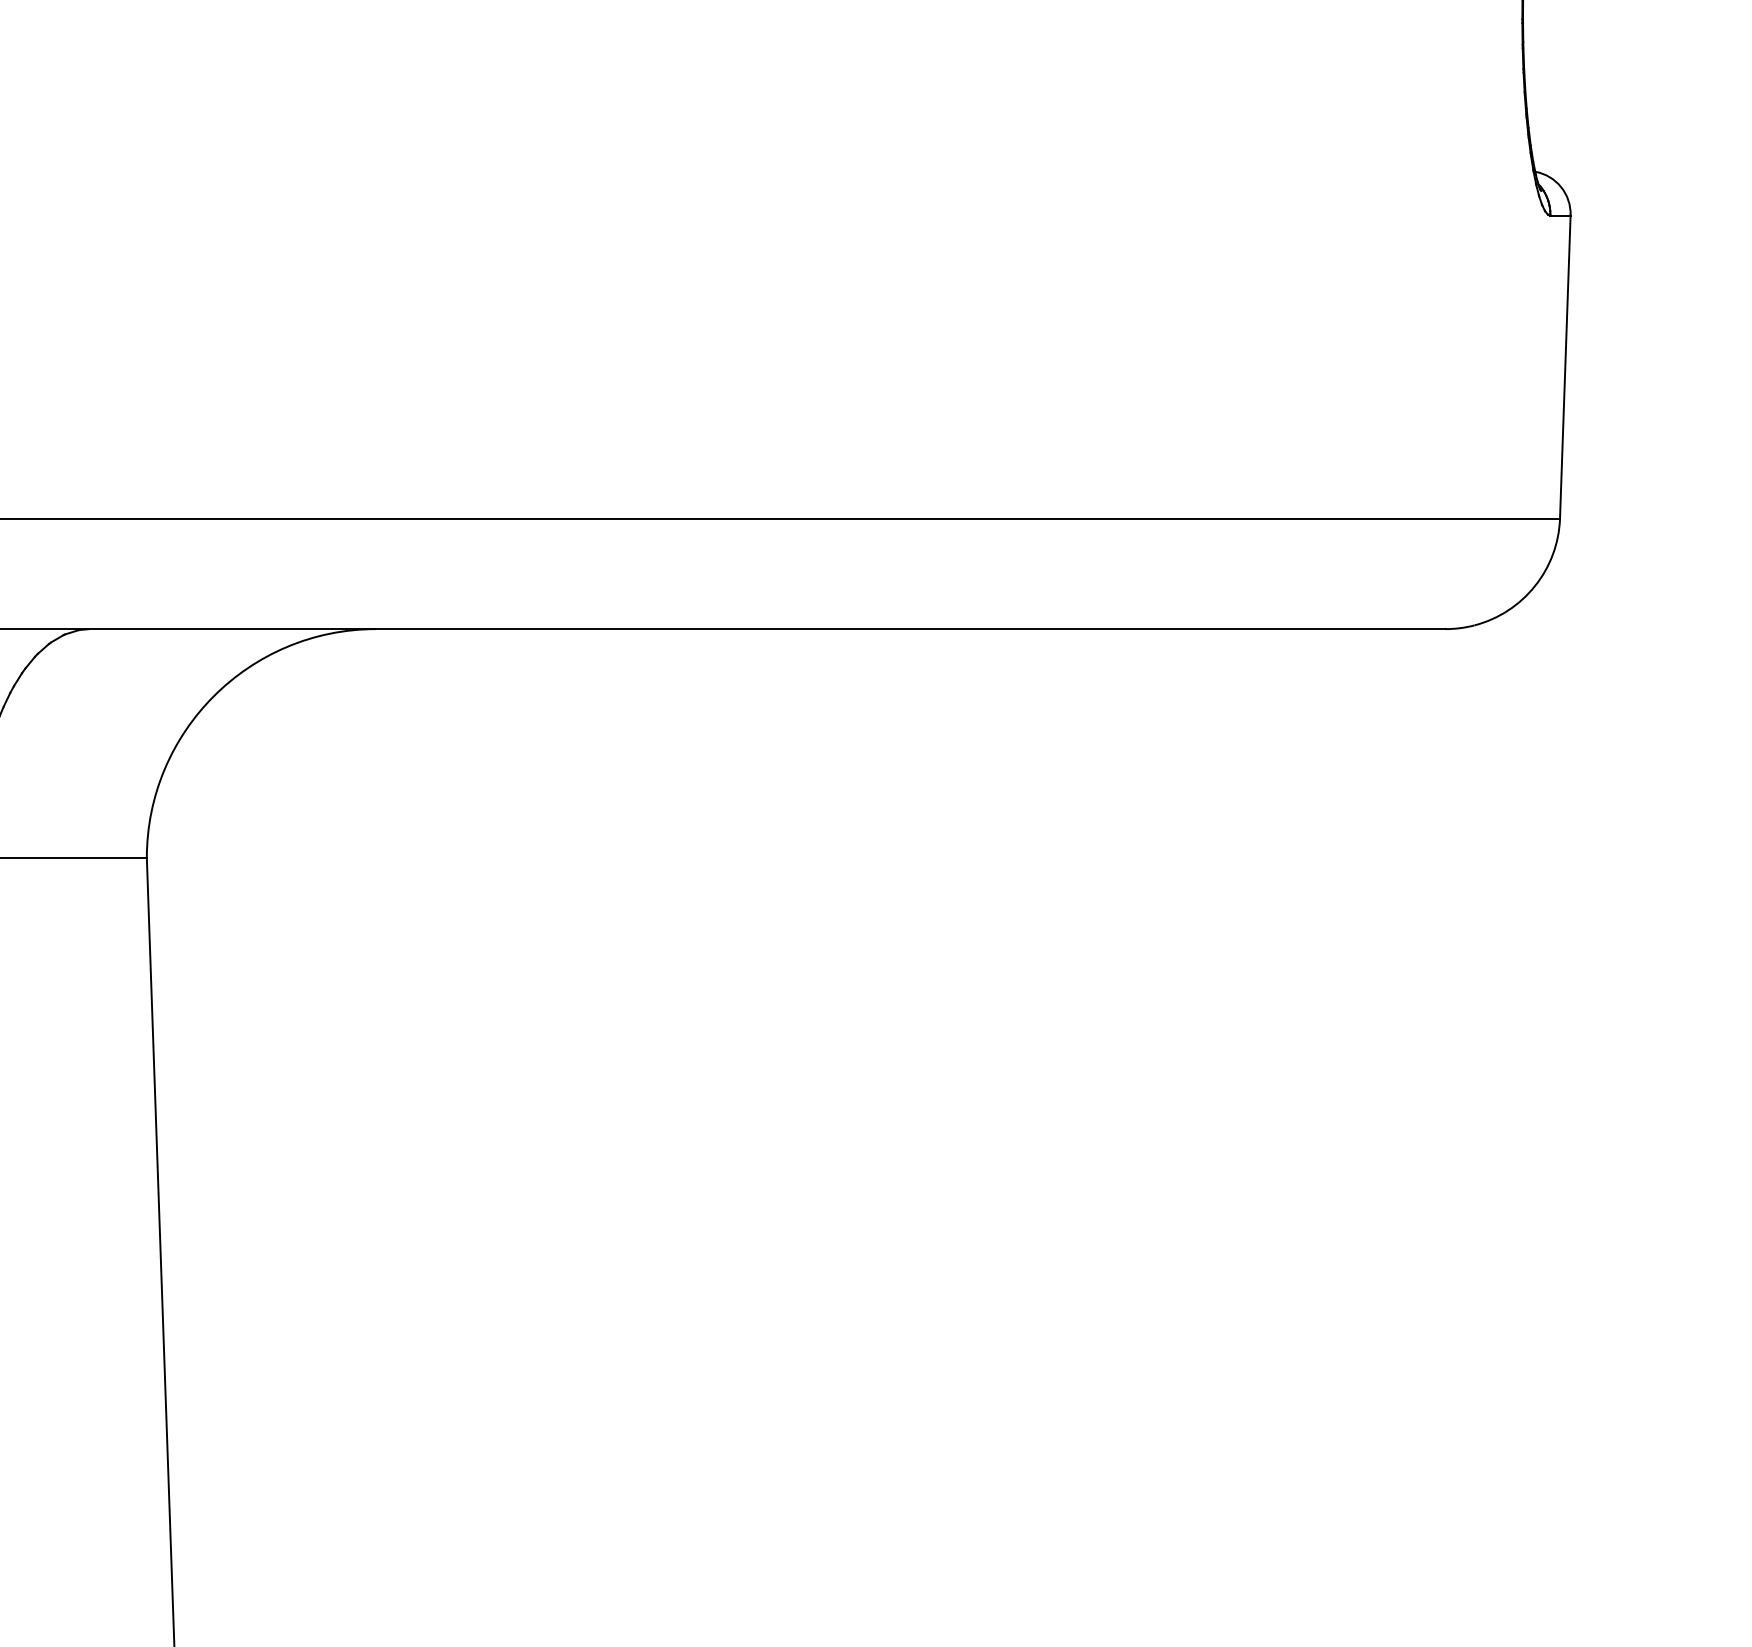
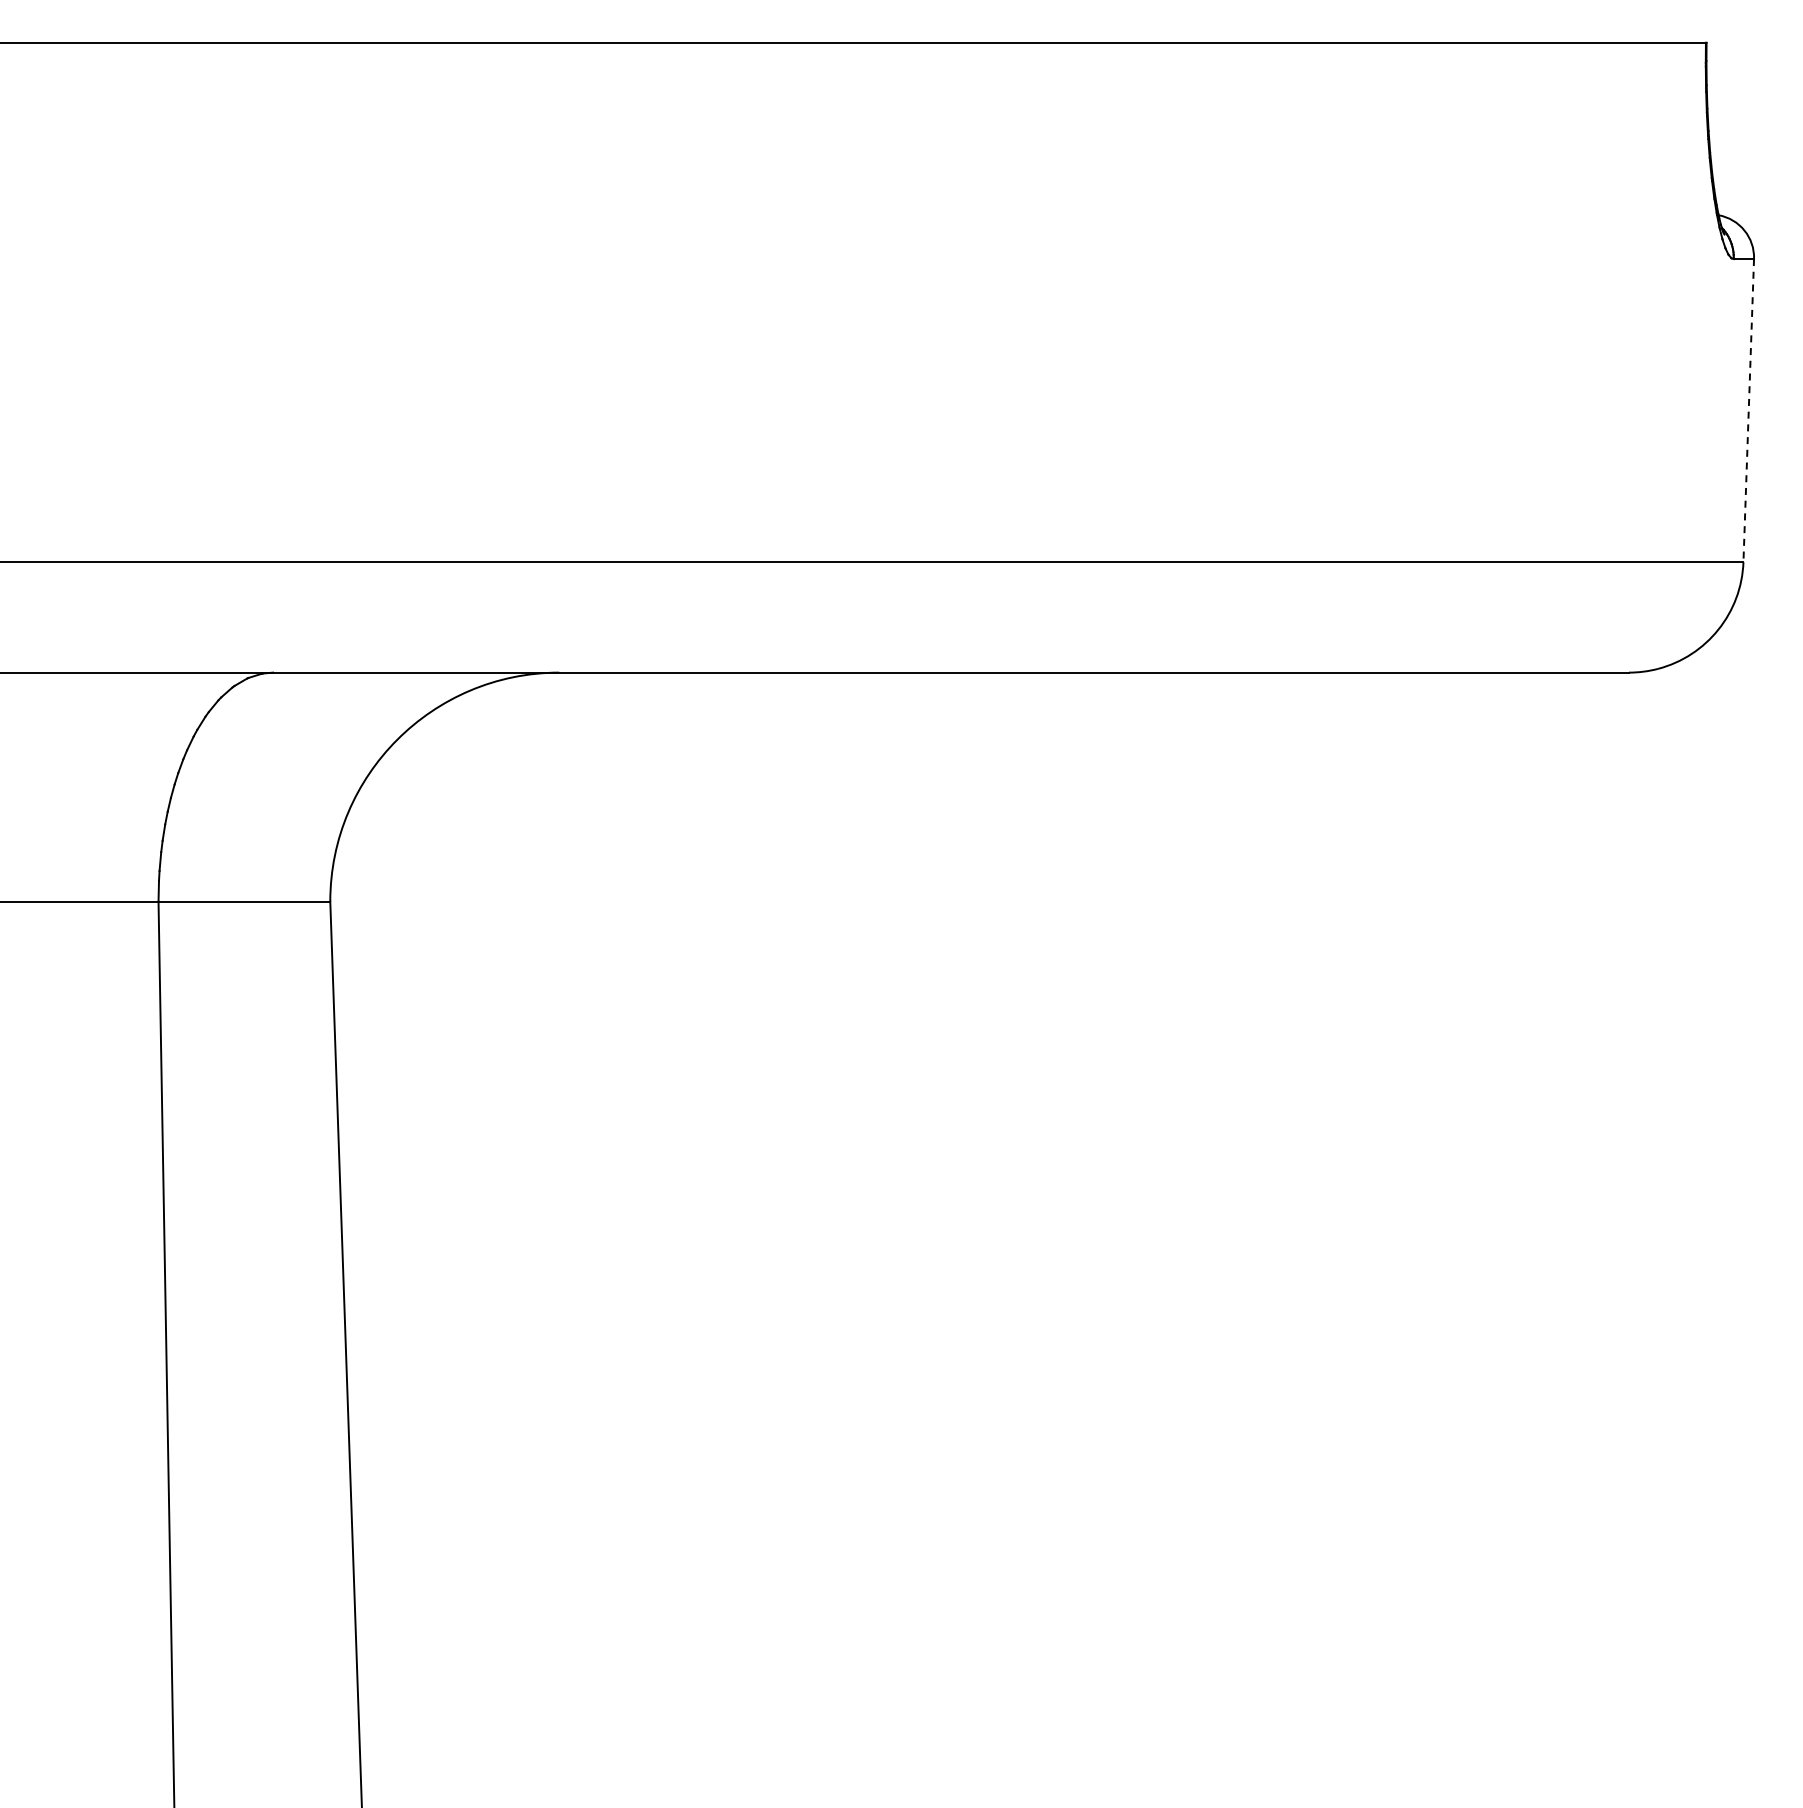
line: (1565, 366) -> (1748, 410), solid -> dashed

